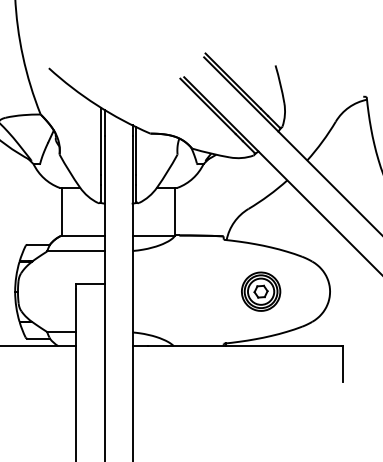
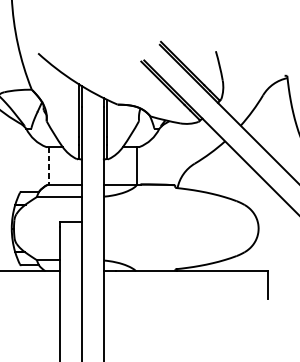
line: (62, 211) -> (48, 165), solid -> dashed
part: (261, 291) -> (204, 228), removed

